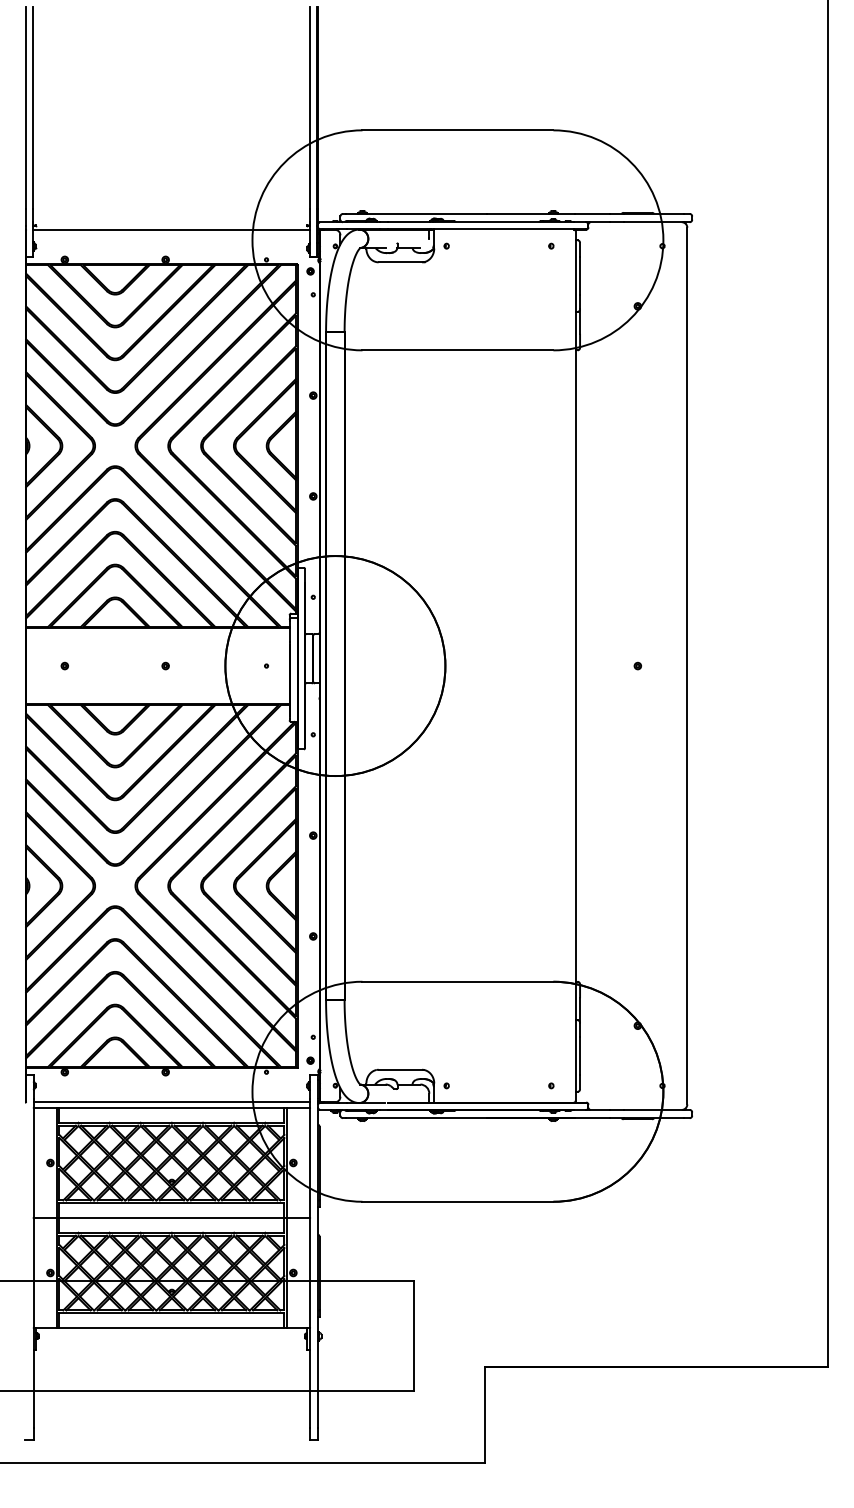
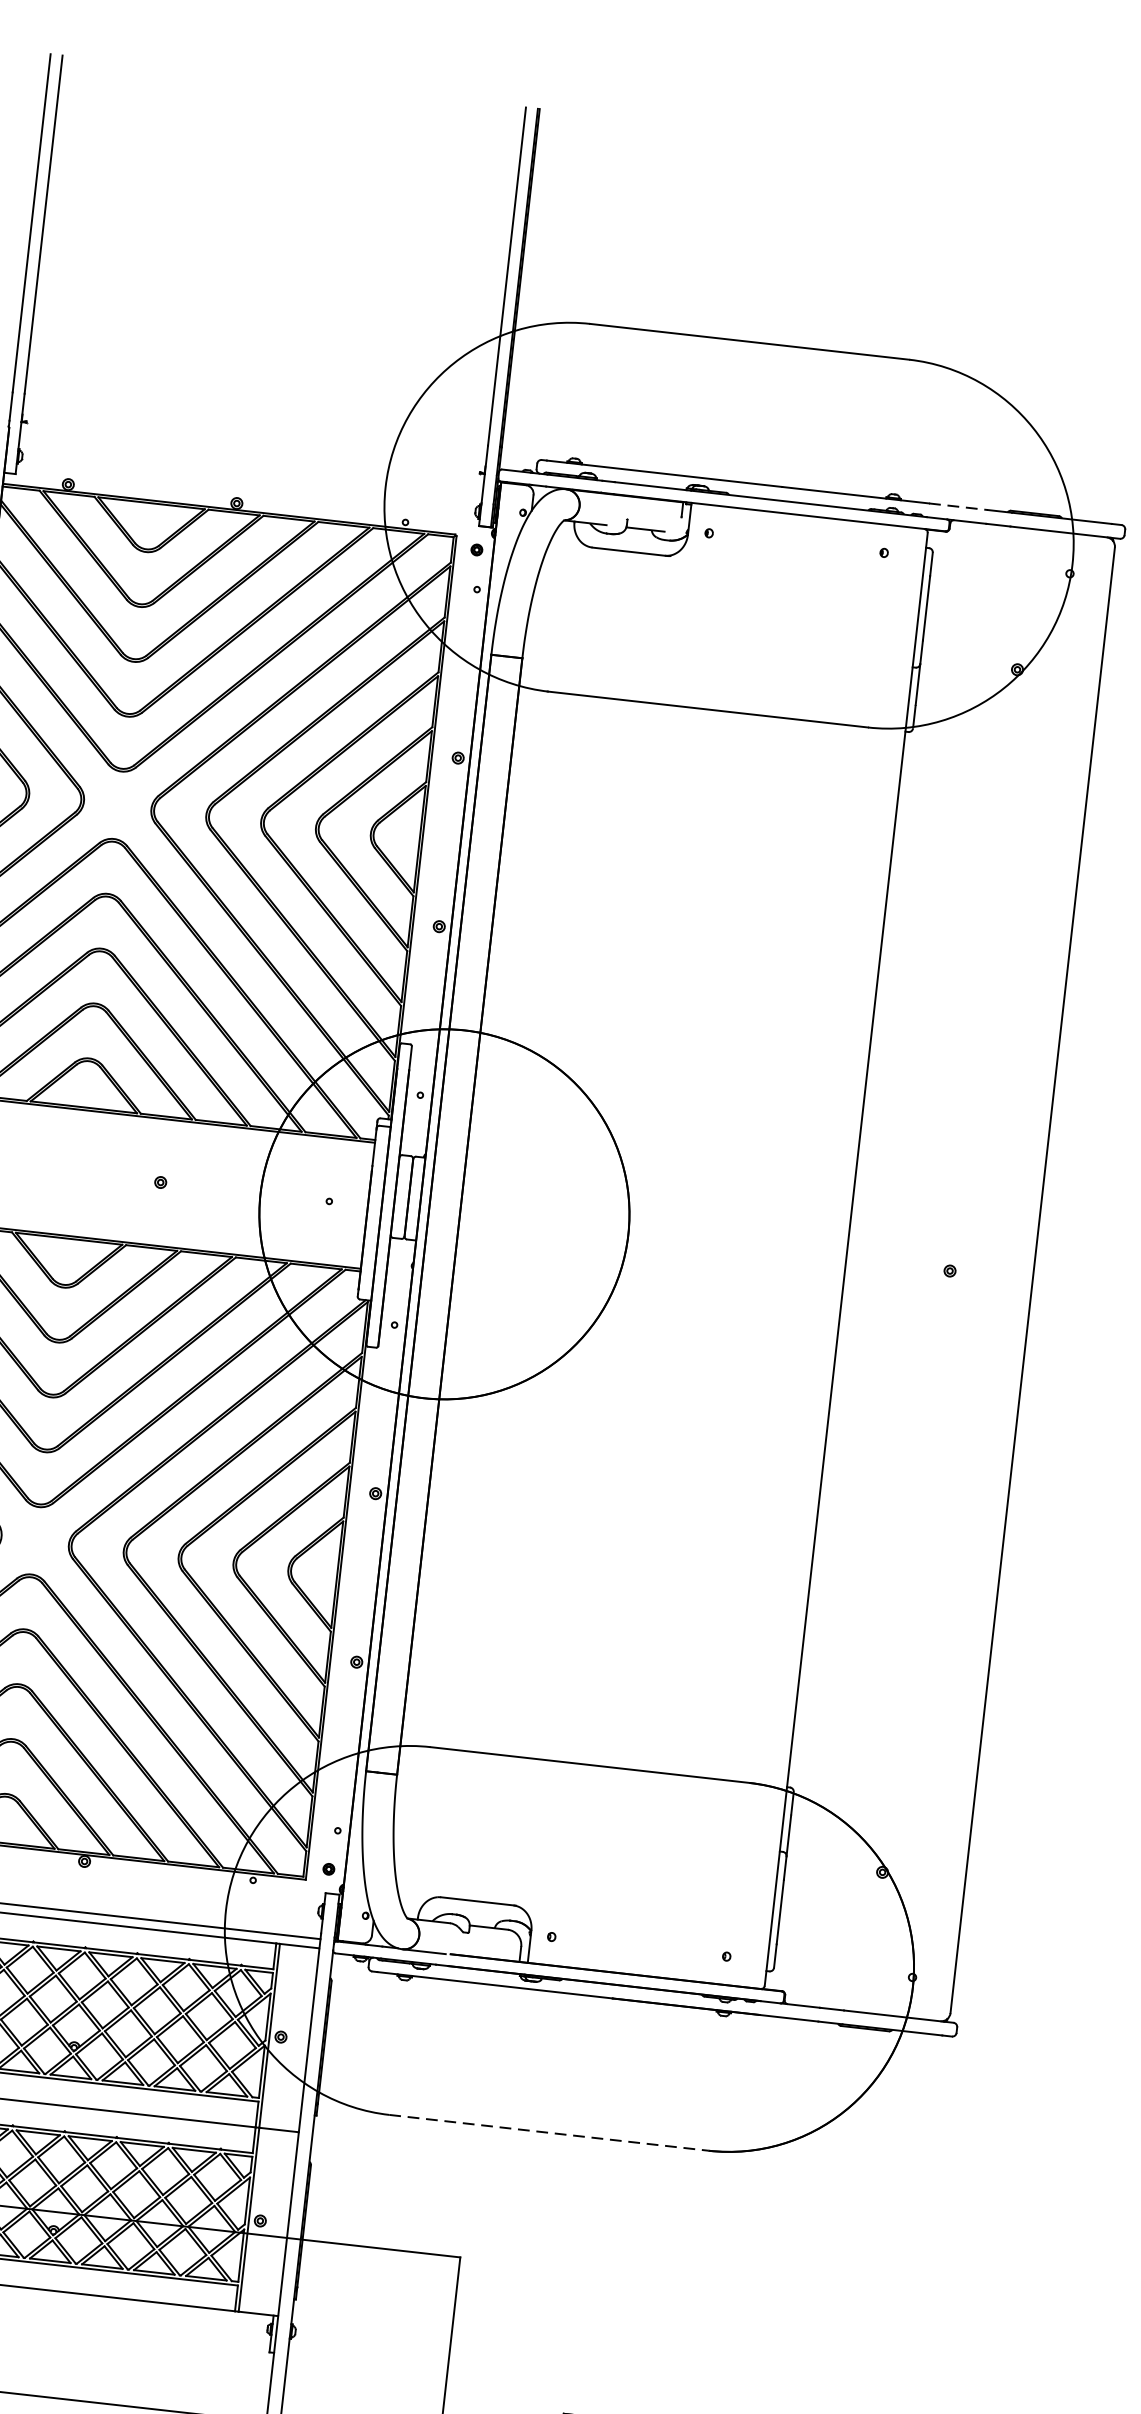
line: (592, 213) -> (959, 506), solid -> dashed
line: (171, 229) -> (252, 453), removed
line: (458, 1201) -> (549, 2132), solid -> dashed

